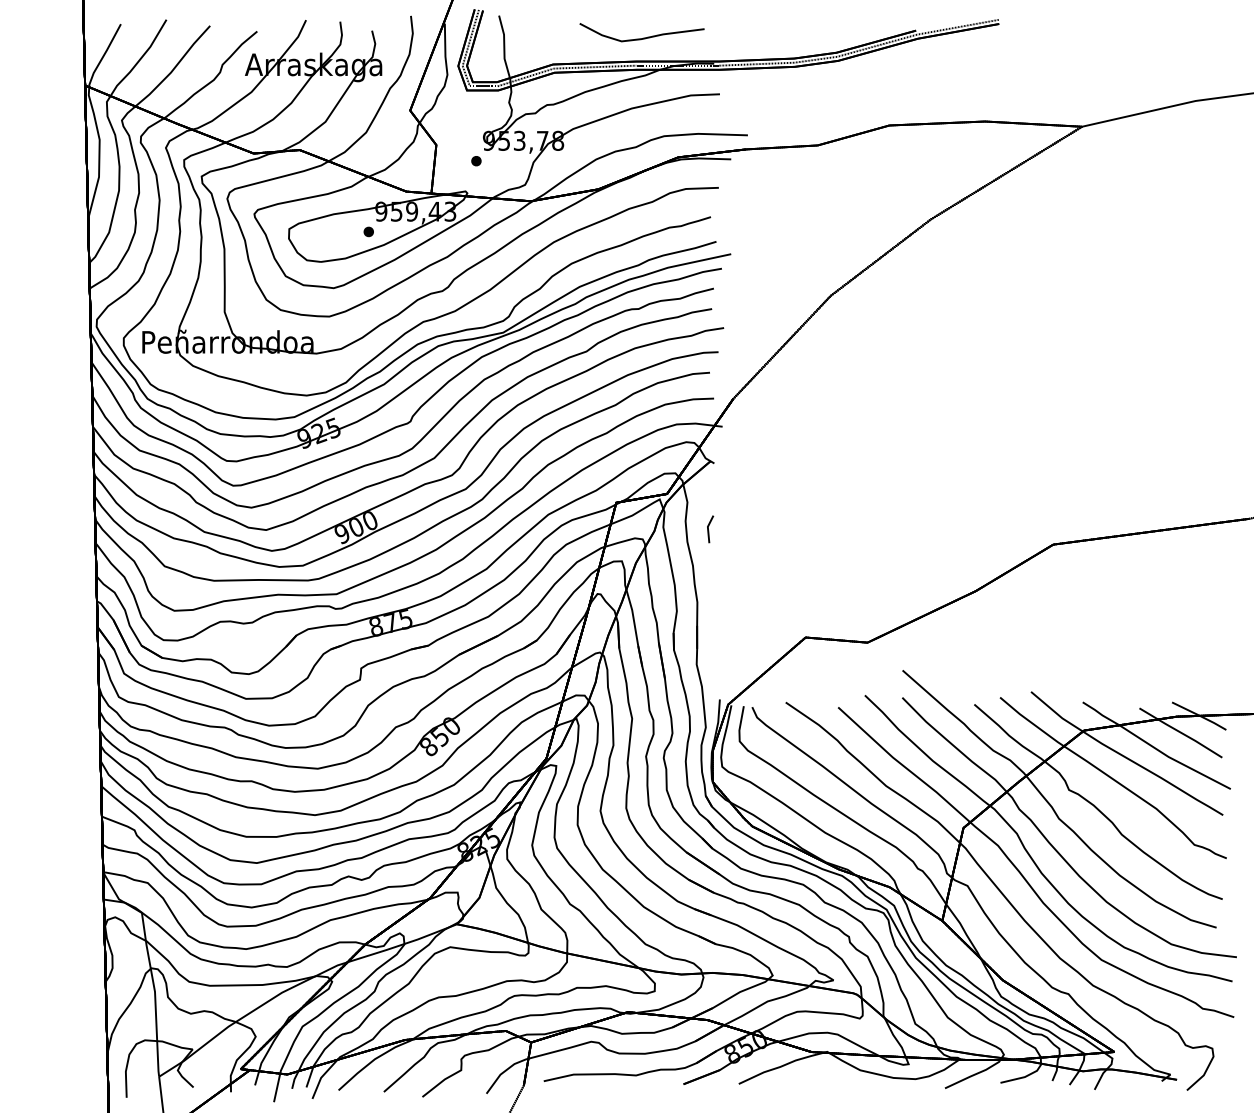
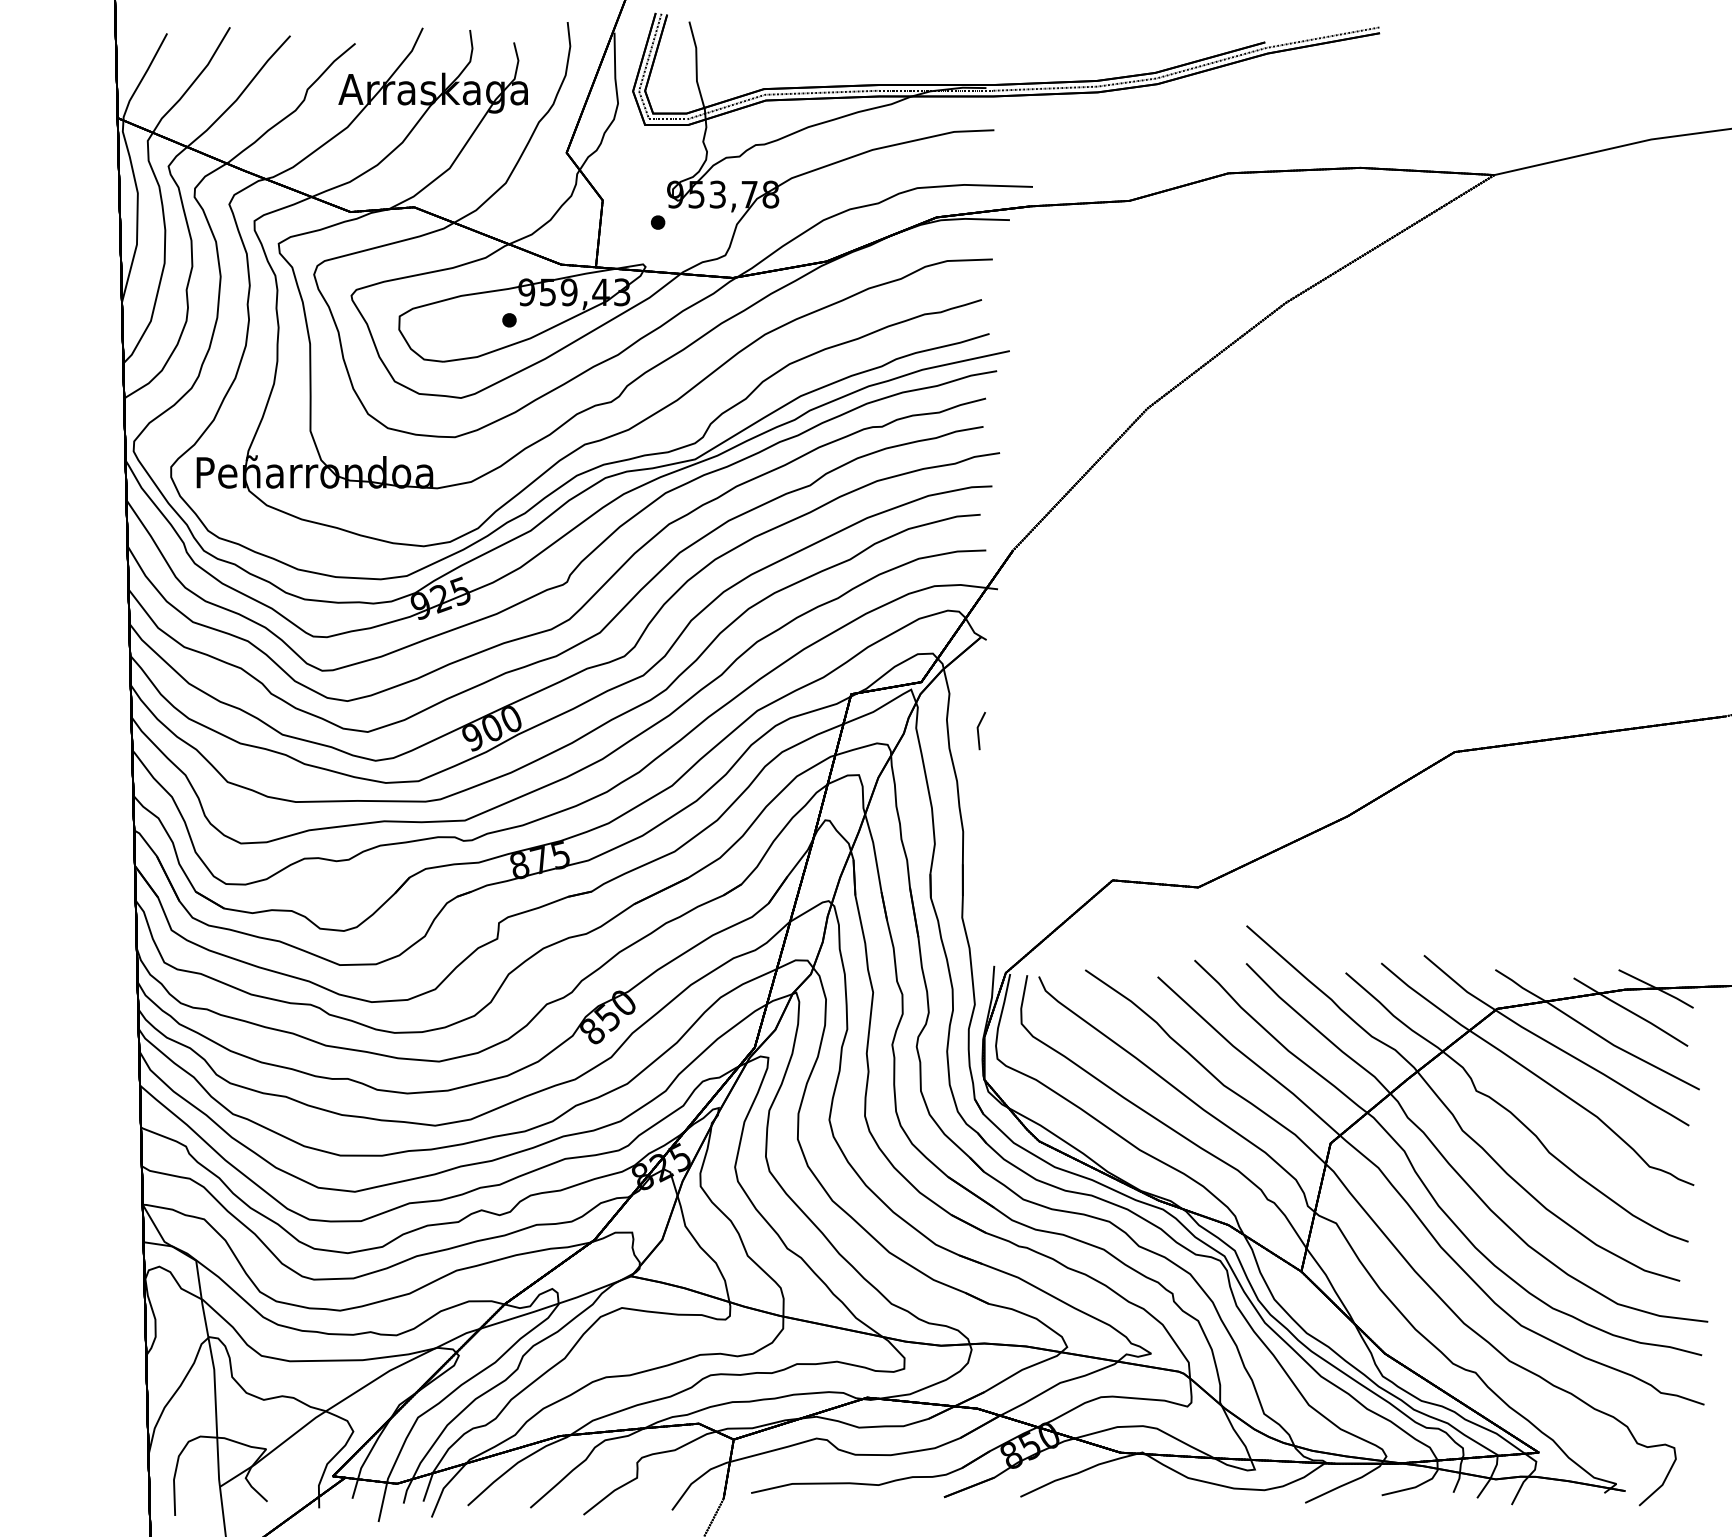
curve: (642, 37) -> (887, 52), removed

